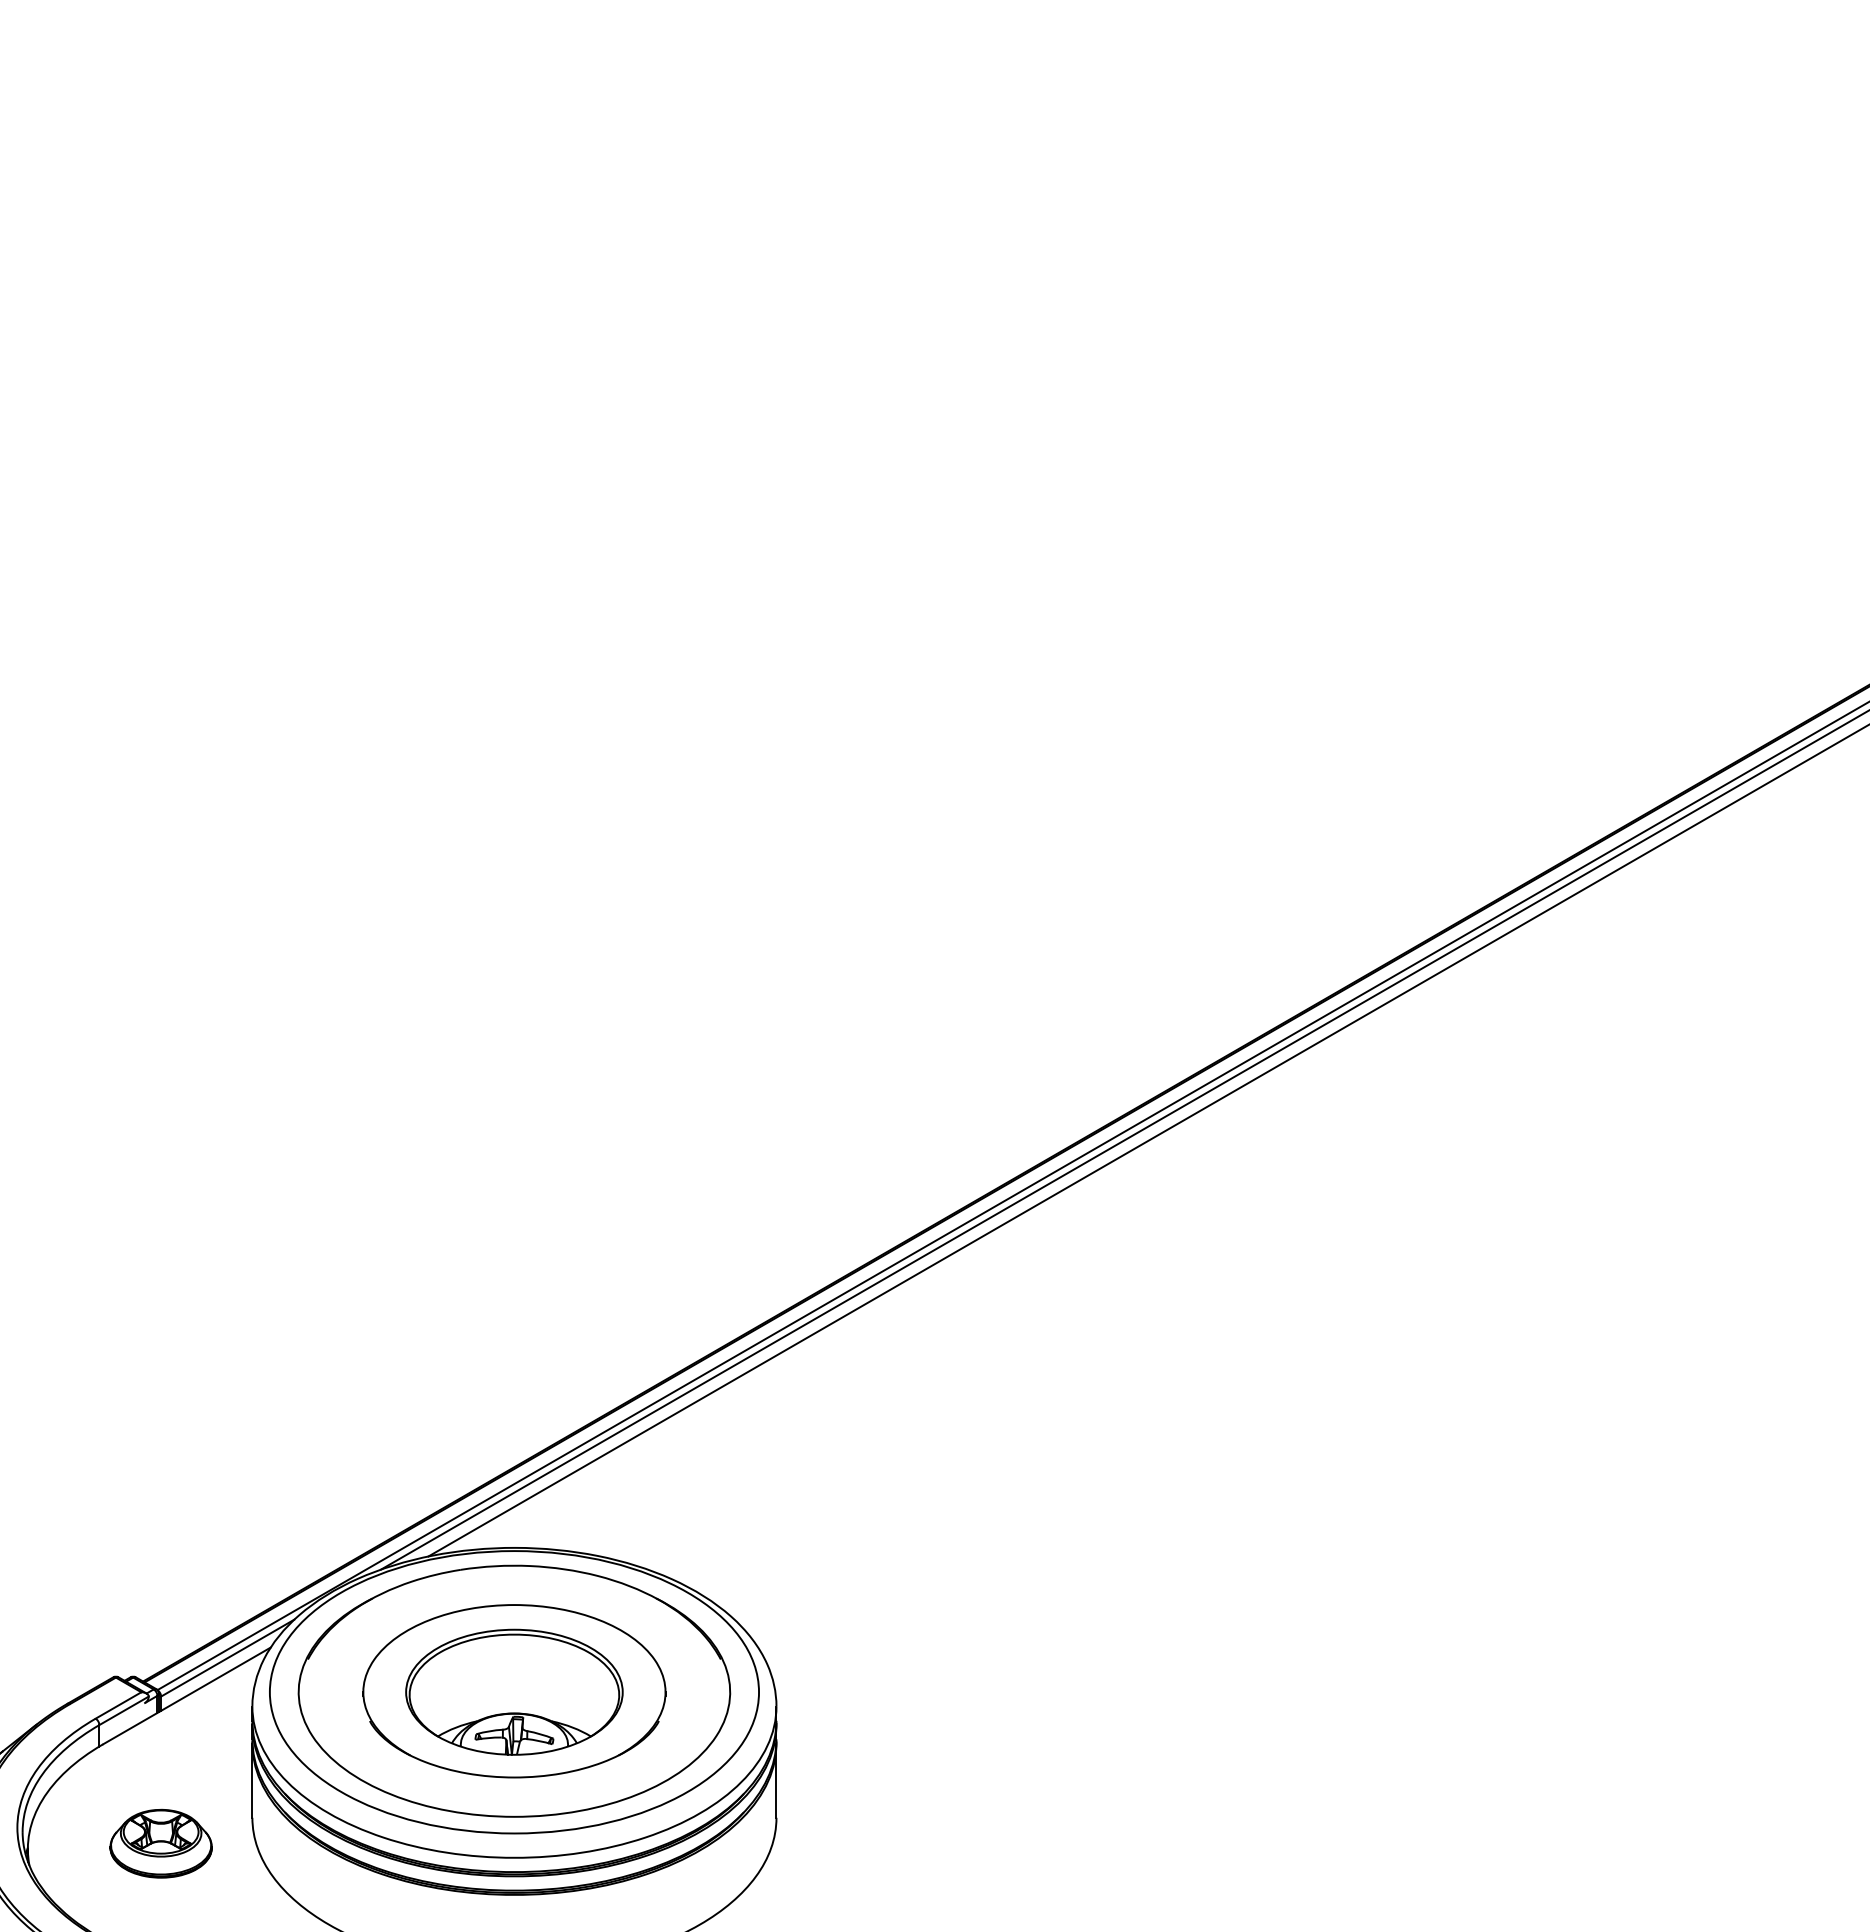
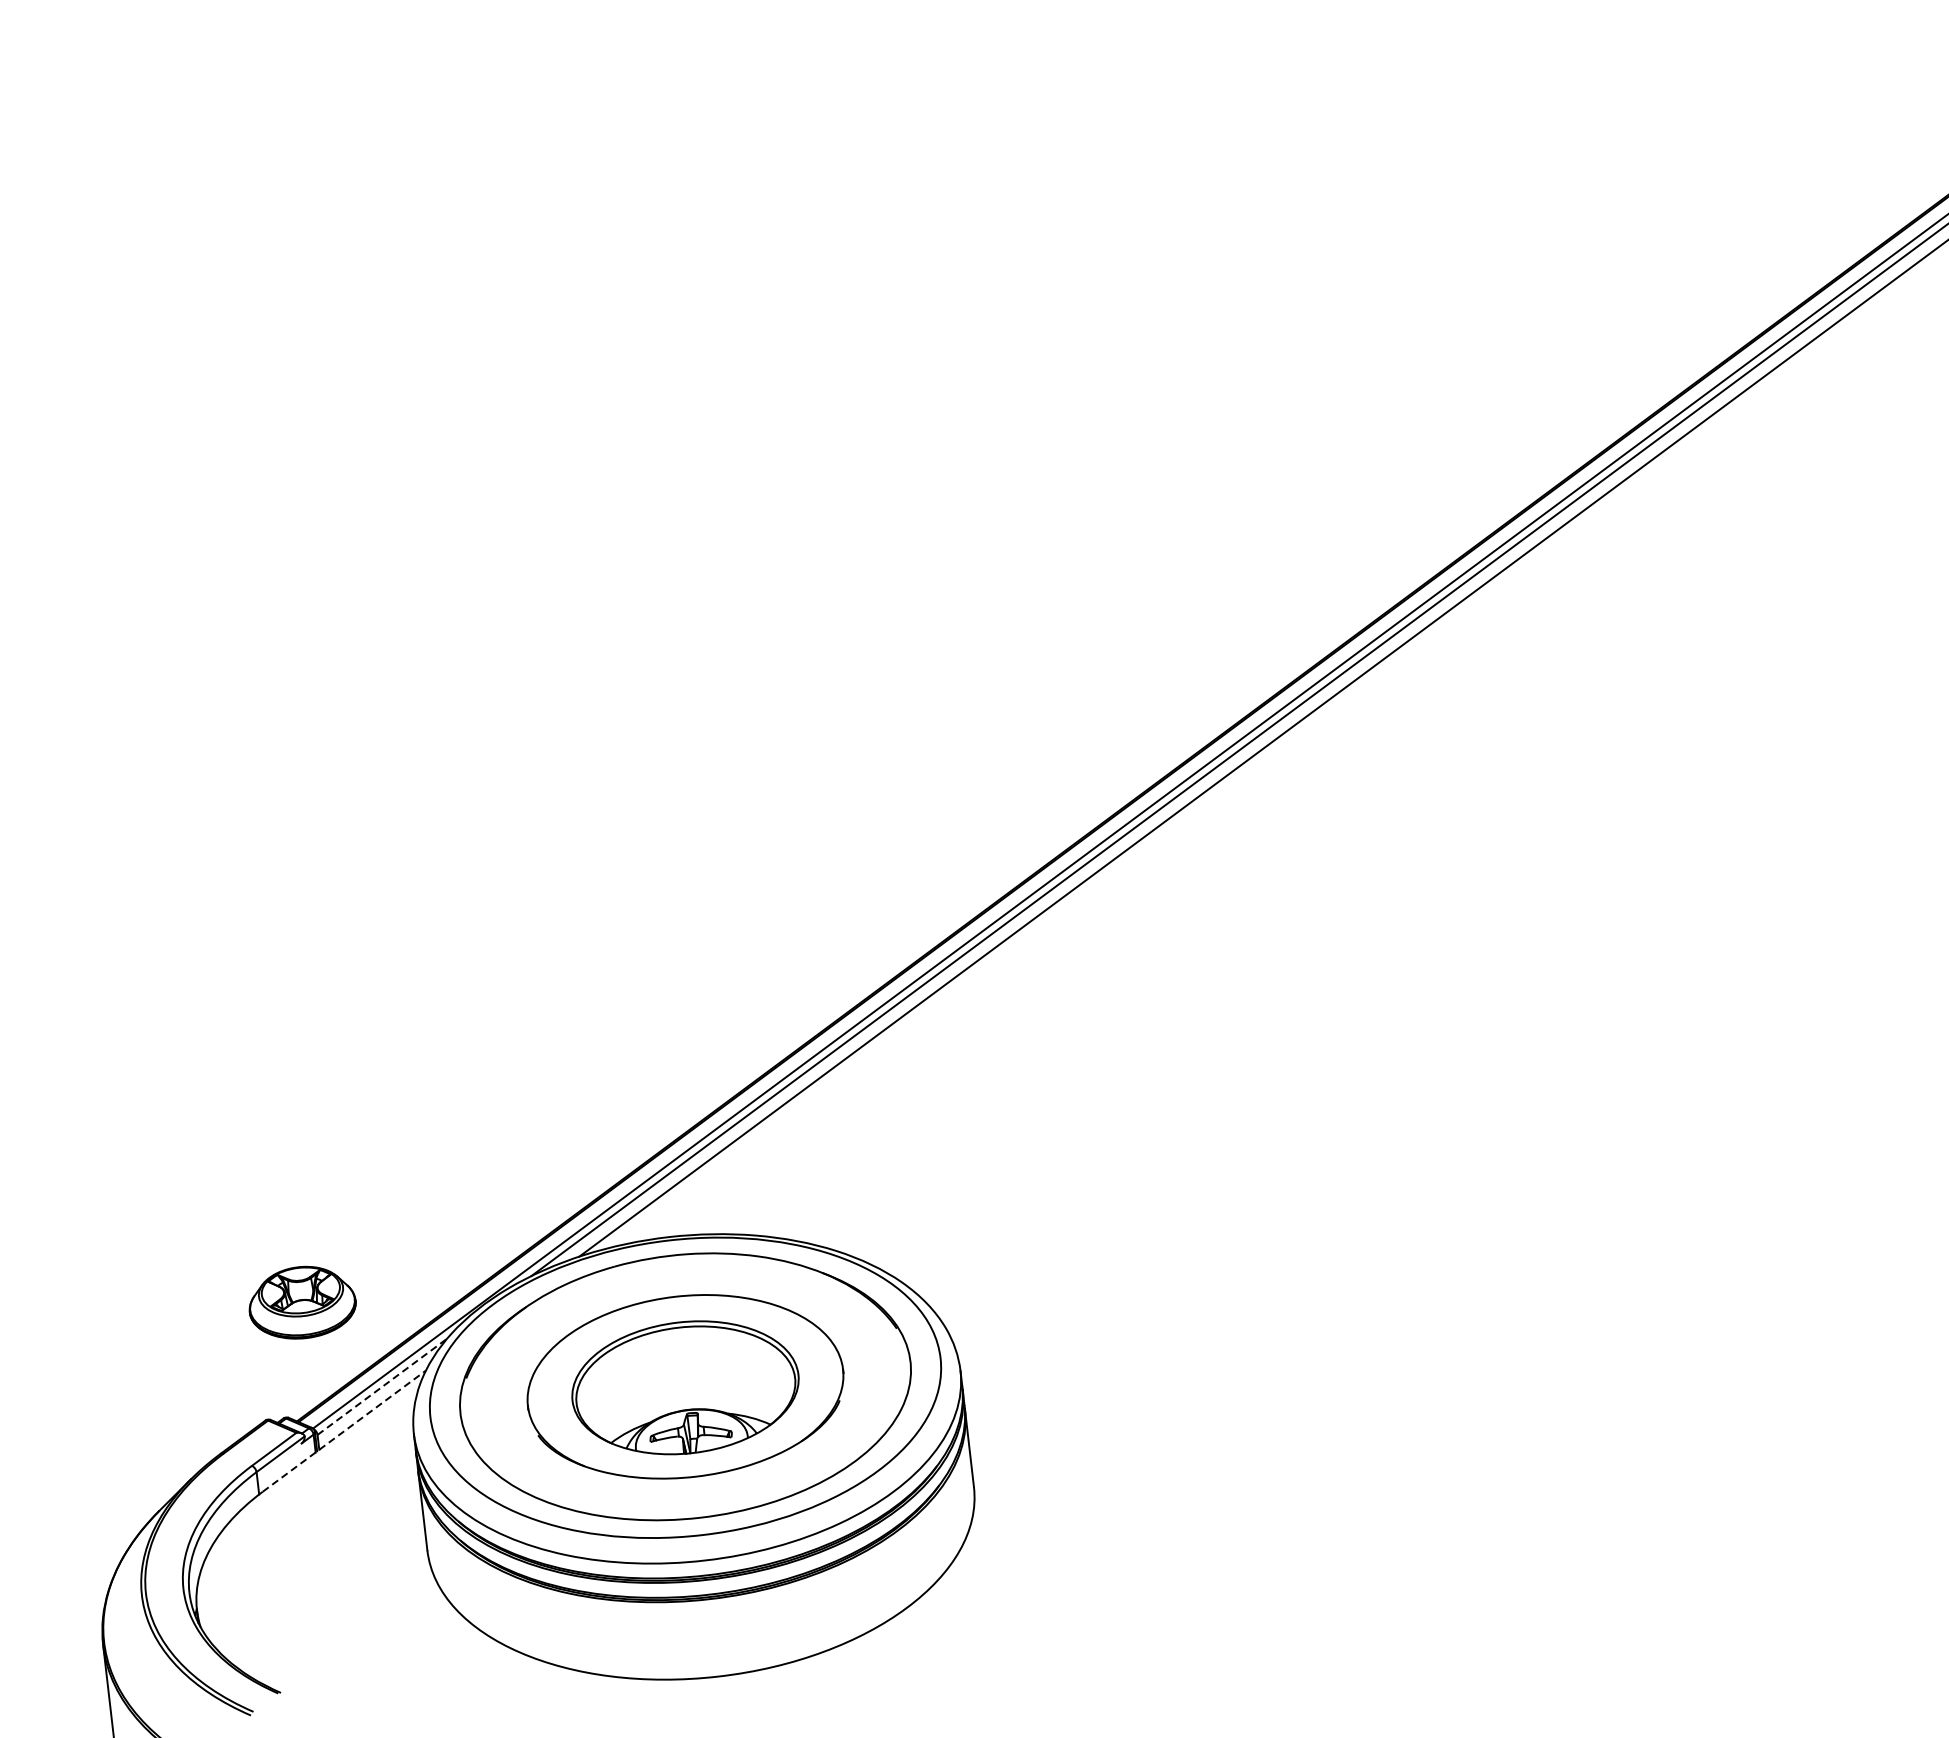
line: (227, 1658) -> (382, 1387), solid -> dashed
line: (186, 1695) -> (343, 1430), solid -> dashed
part: (160, 1843) -> (301, 1302), moved

